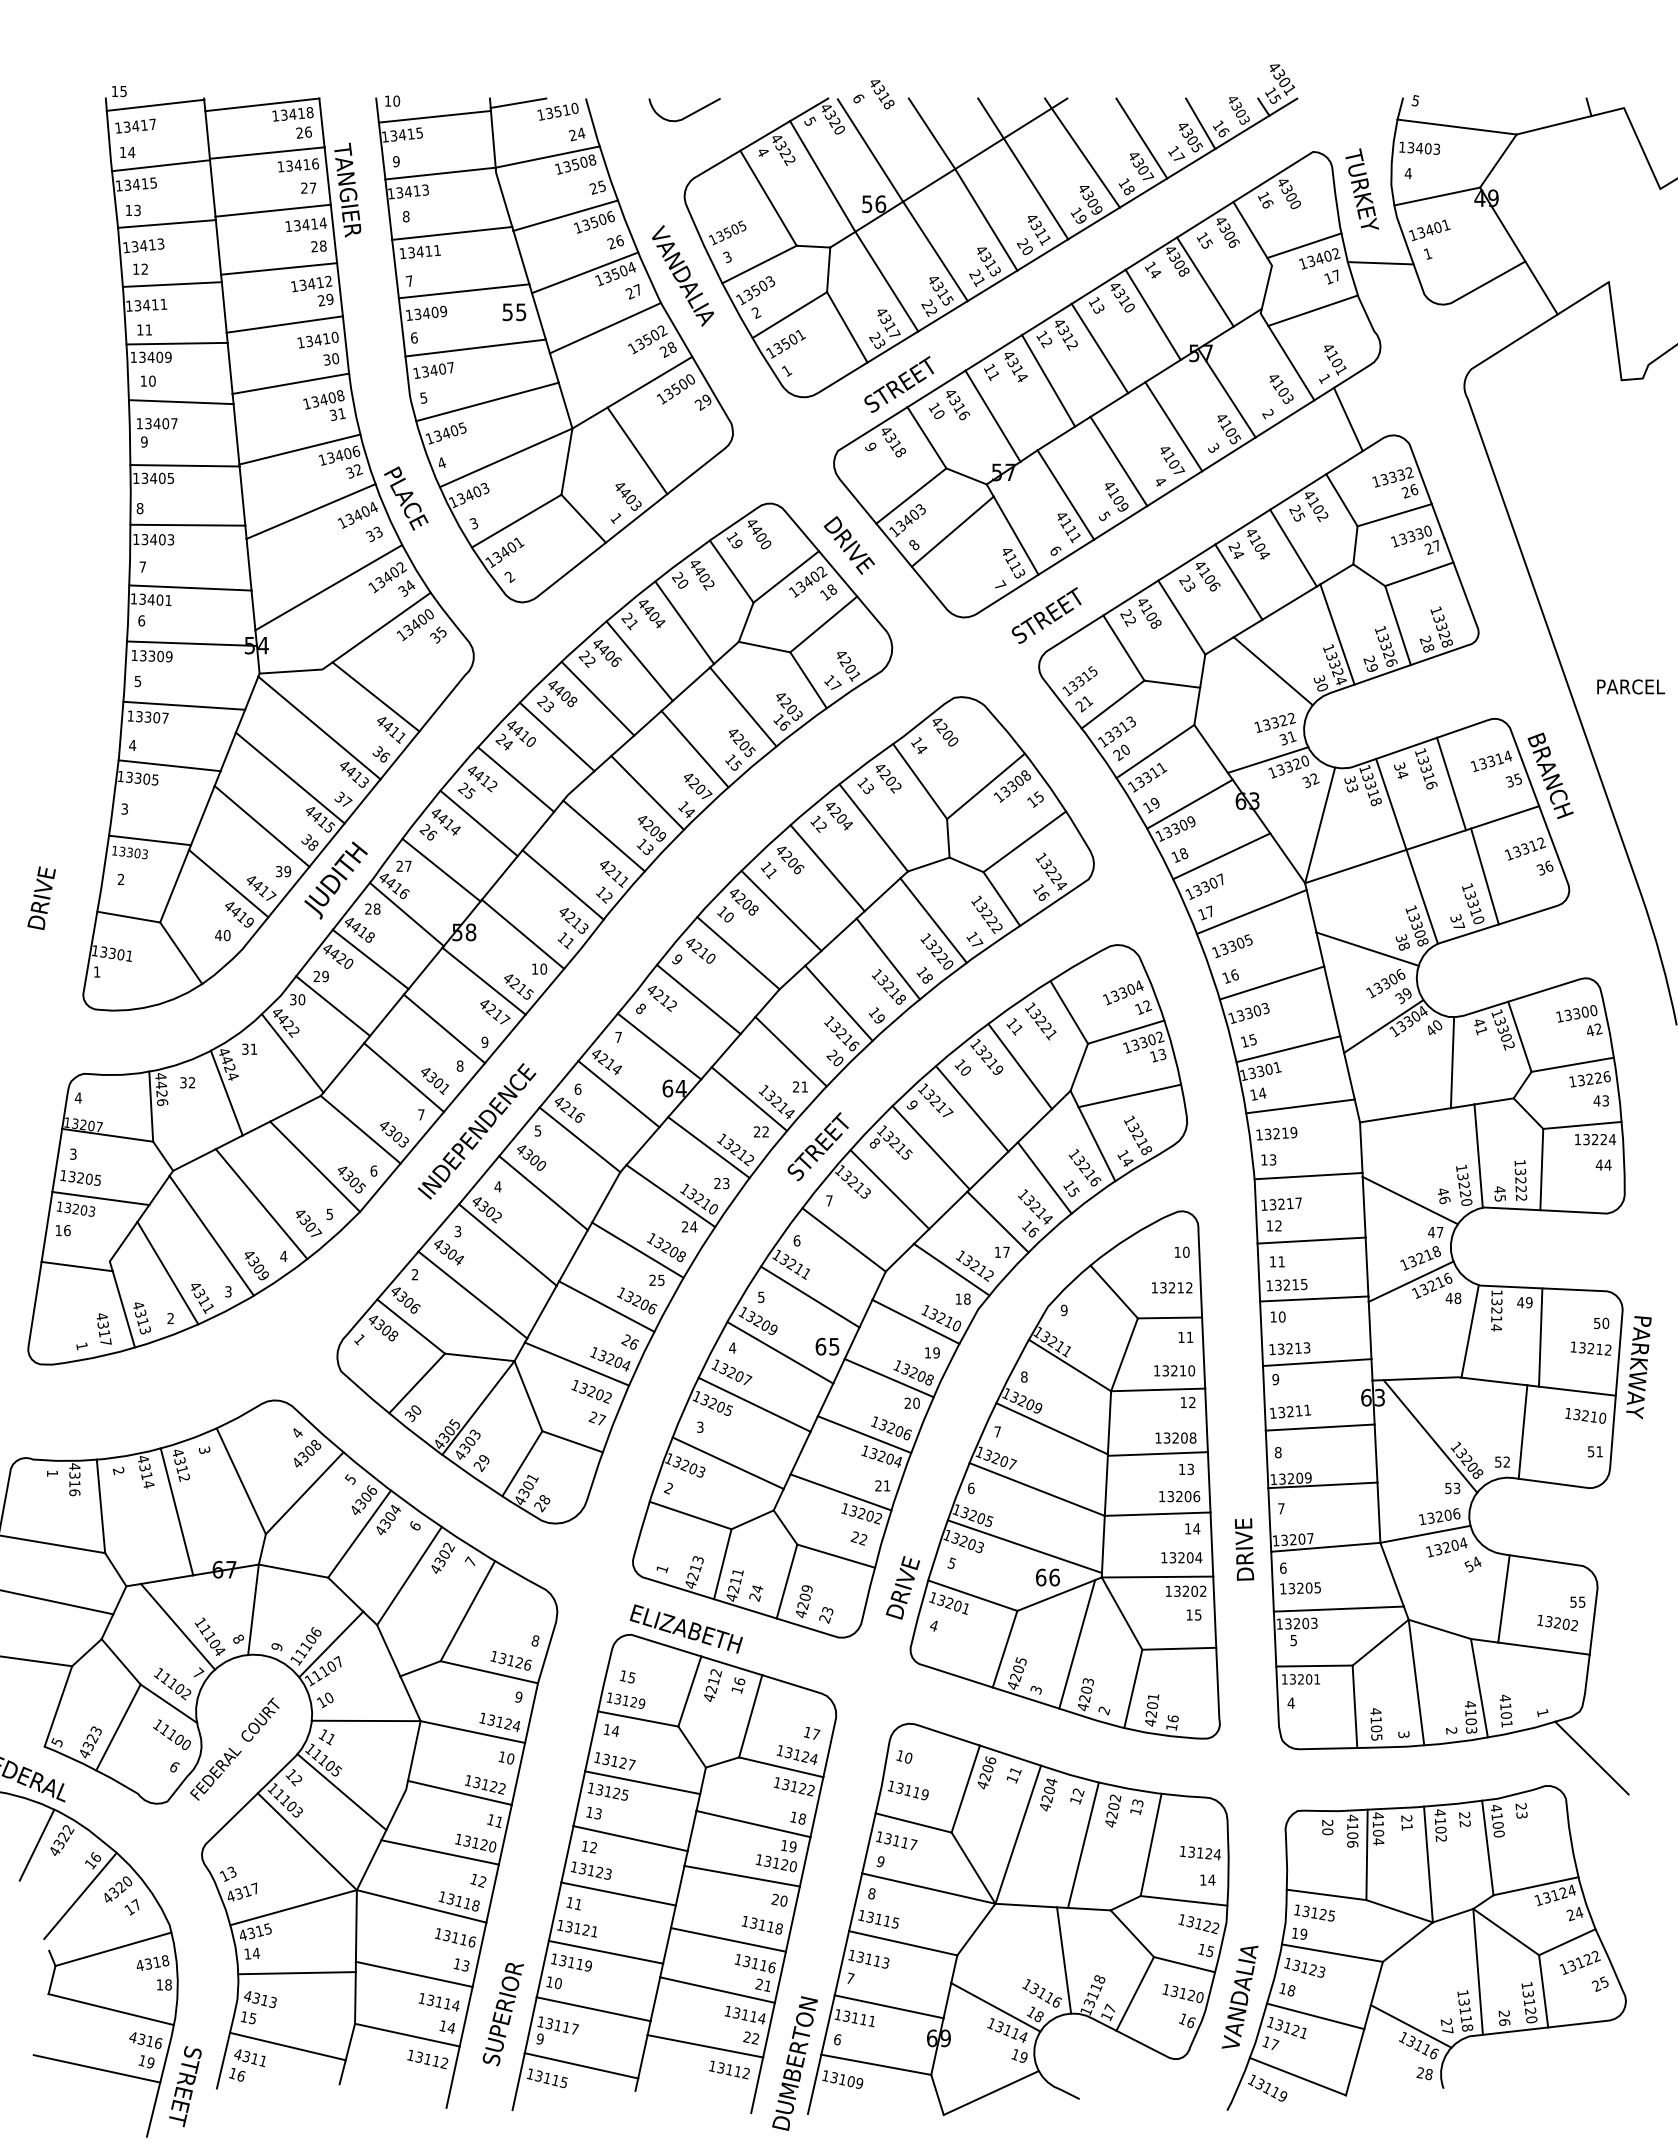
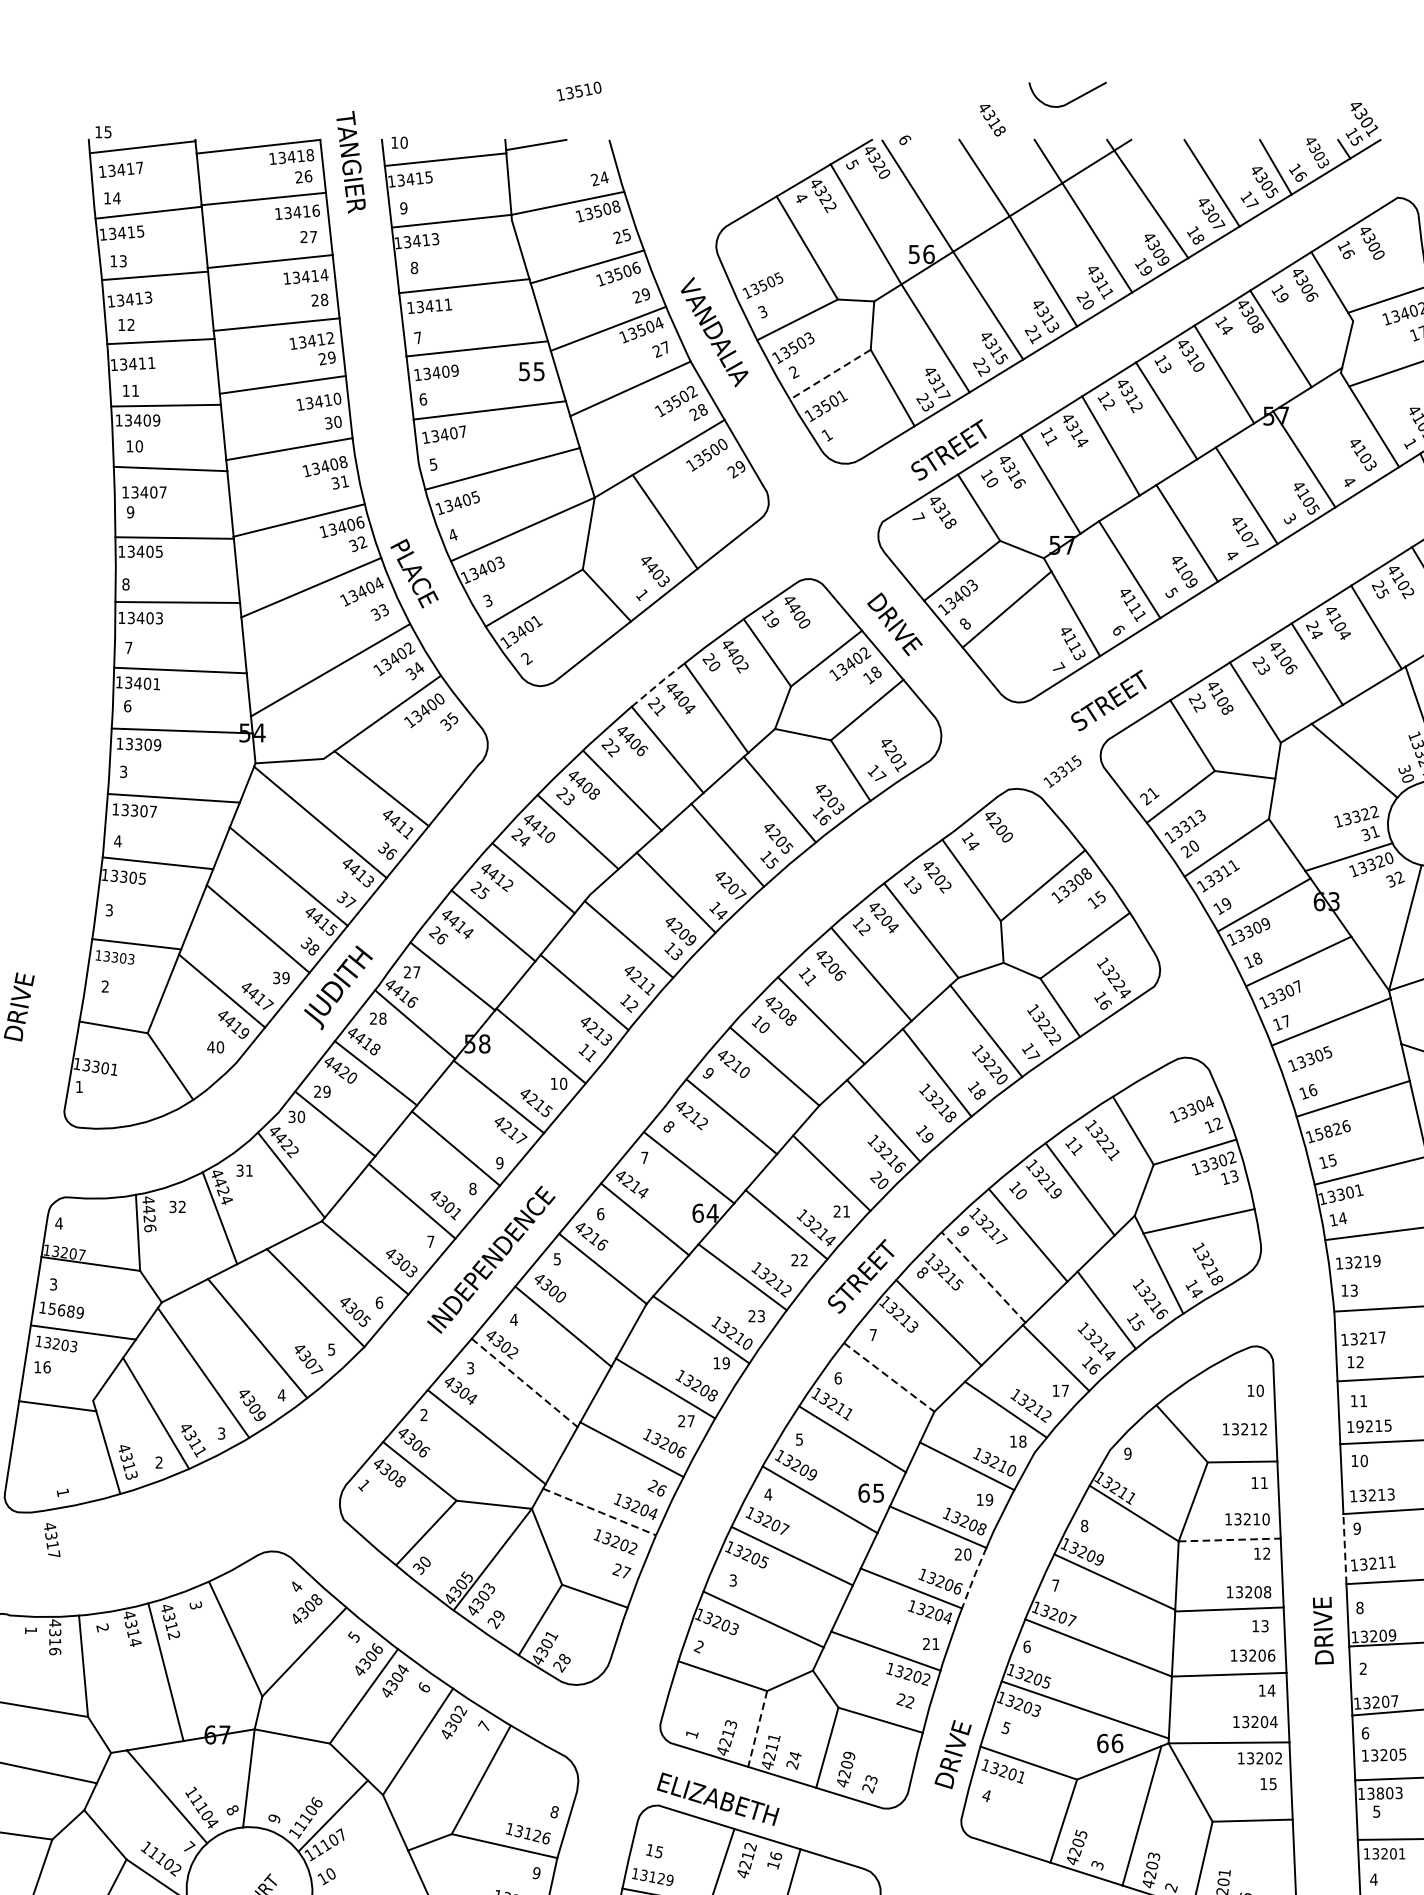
text: (882, 94) -> (992, 120), moved
text: (557, 111) -> (578, 91), moved
curve: (687, 115) -> (1070, 100), moved
text: (347, 189) -> (350, 161), moved
text: (619, 240) -> (645, 293), 26 -> 29
text: (1206, 243) -> (1282, 297), 15 -> 19
line: (789, 315) -> (830, 375), solid -> dashed
text: (1267, 414) -> (1348, 482), 2 -> 4
text: (871, 446) -> (918, 517), 9 -> 7
line: (631, 600) -> (658, 684), solid -> dashed
text: (138, 680) -> (124, 770), 5 -> 3
text: (1079, 681) -> (1062, 771), moved
text: (1252, 1010) -> (1332, 1128), 13303 -> 15826
line: (931, 1147) -> (983, 1277), solid -> dashed
text: (85, 1178) -> (66, 1310), 13205 -> 15689
text: (689, 1226) -> (721, 1362), 24 -> 19
line: (844, 1240) -> (889, 1378), solid -> dashed
line: (507, 1245) -> (524, 1383), solid -> dashed
text: (661, 1280) -> (691, 1421), 25 -> 27
text: (1277, 1285) -> (1359, 1426), 13215 -> 19215
text: (103, 1328) -> (51, 1539), moved
line: (577, 1364) -> (600, 1512), solid -> dashed
line: (1158, 1389) -> (1230, 1539), solid -> dashed
line: (1264, 1397) -> (1345, 1548), solid -> dashed
line: (922, 1424) -> (974, 1577), solid -> dashed
text: (1281, 1508) -> (1363, 1668), 7 -> 2
text: (1244, 1549) -> (1323, 1630), moved
line: (722, 1564) -> (757, 1729), solid -> dashed
text: (1296, 1623) -> (1379, 1793), 13203 -> 13803

